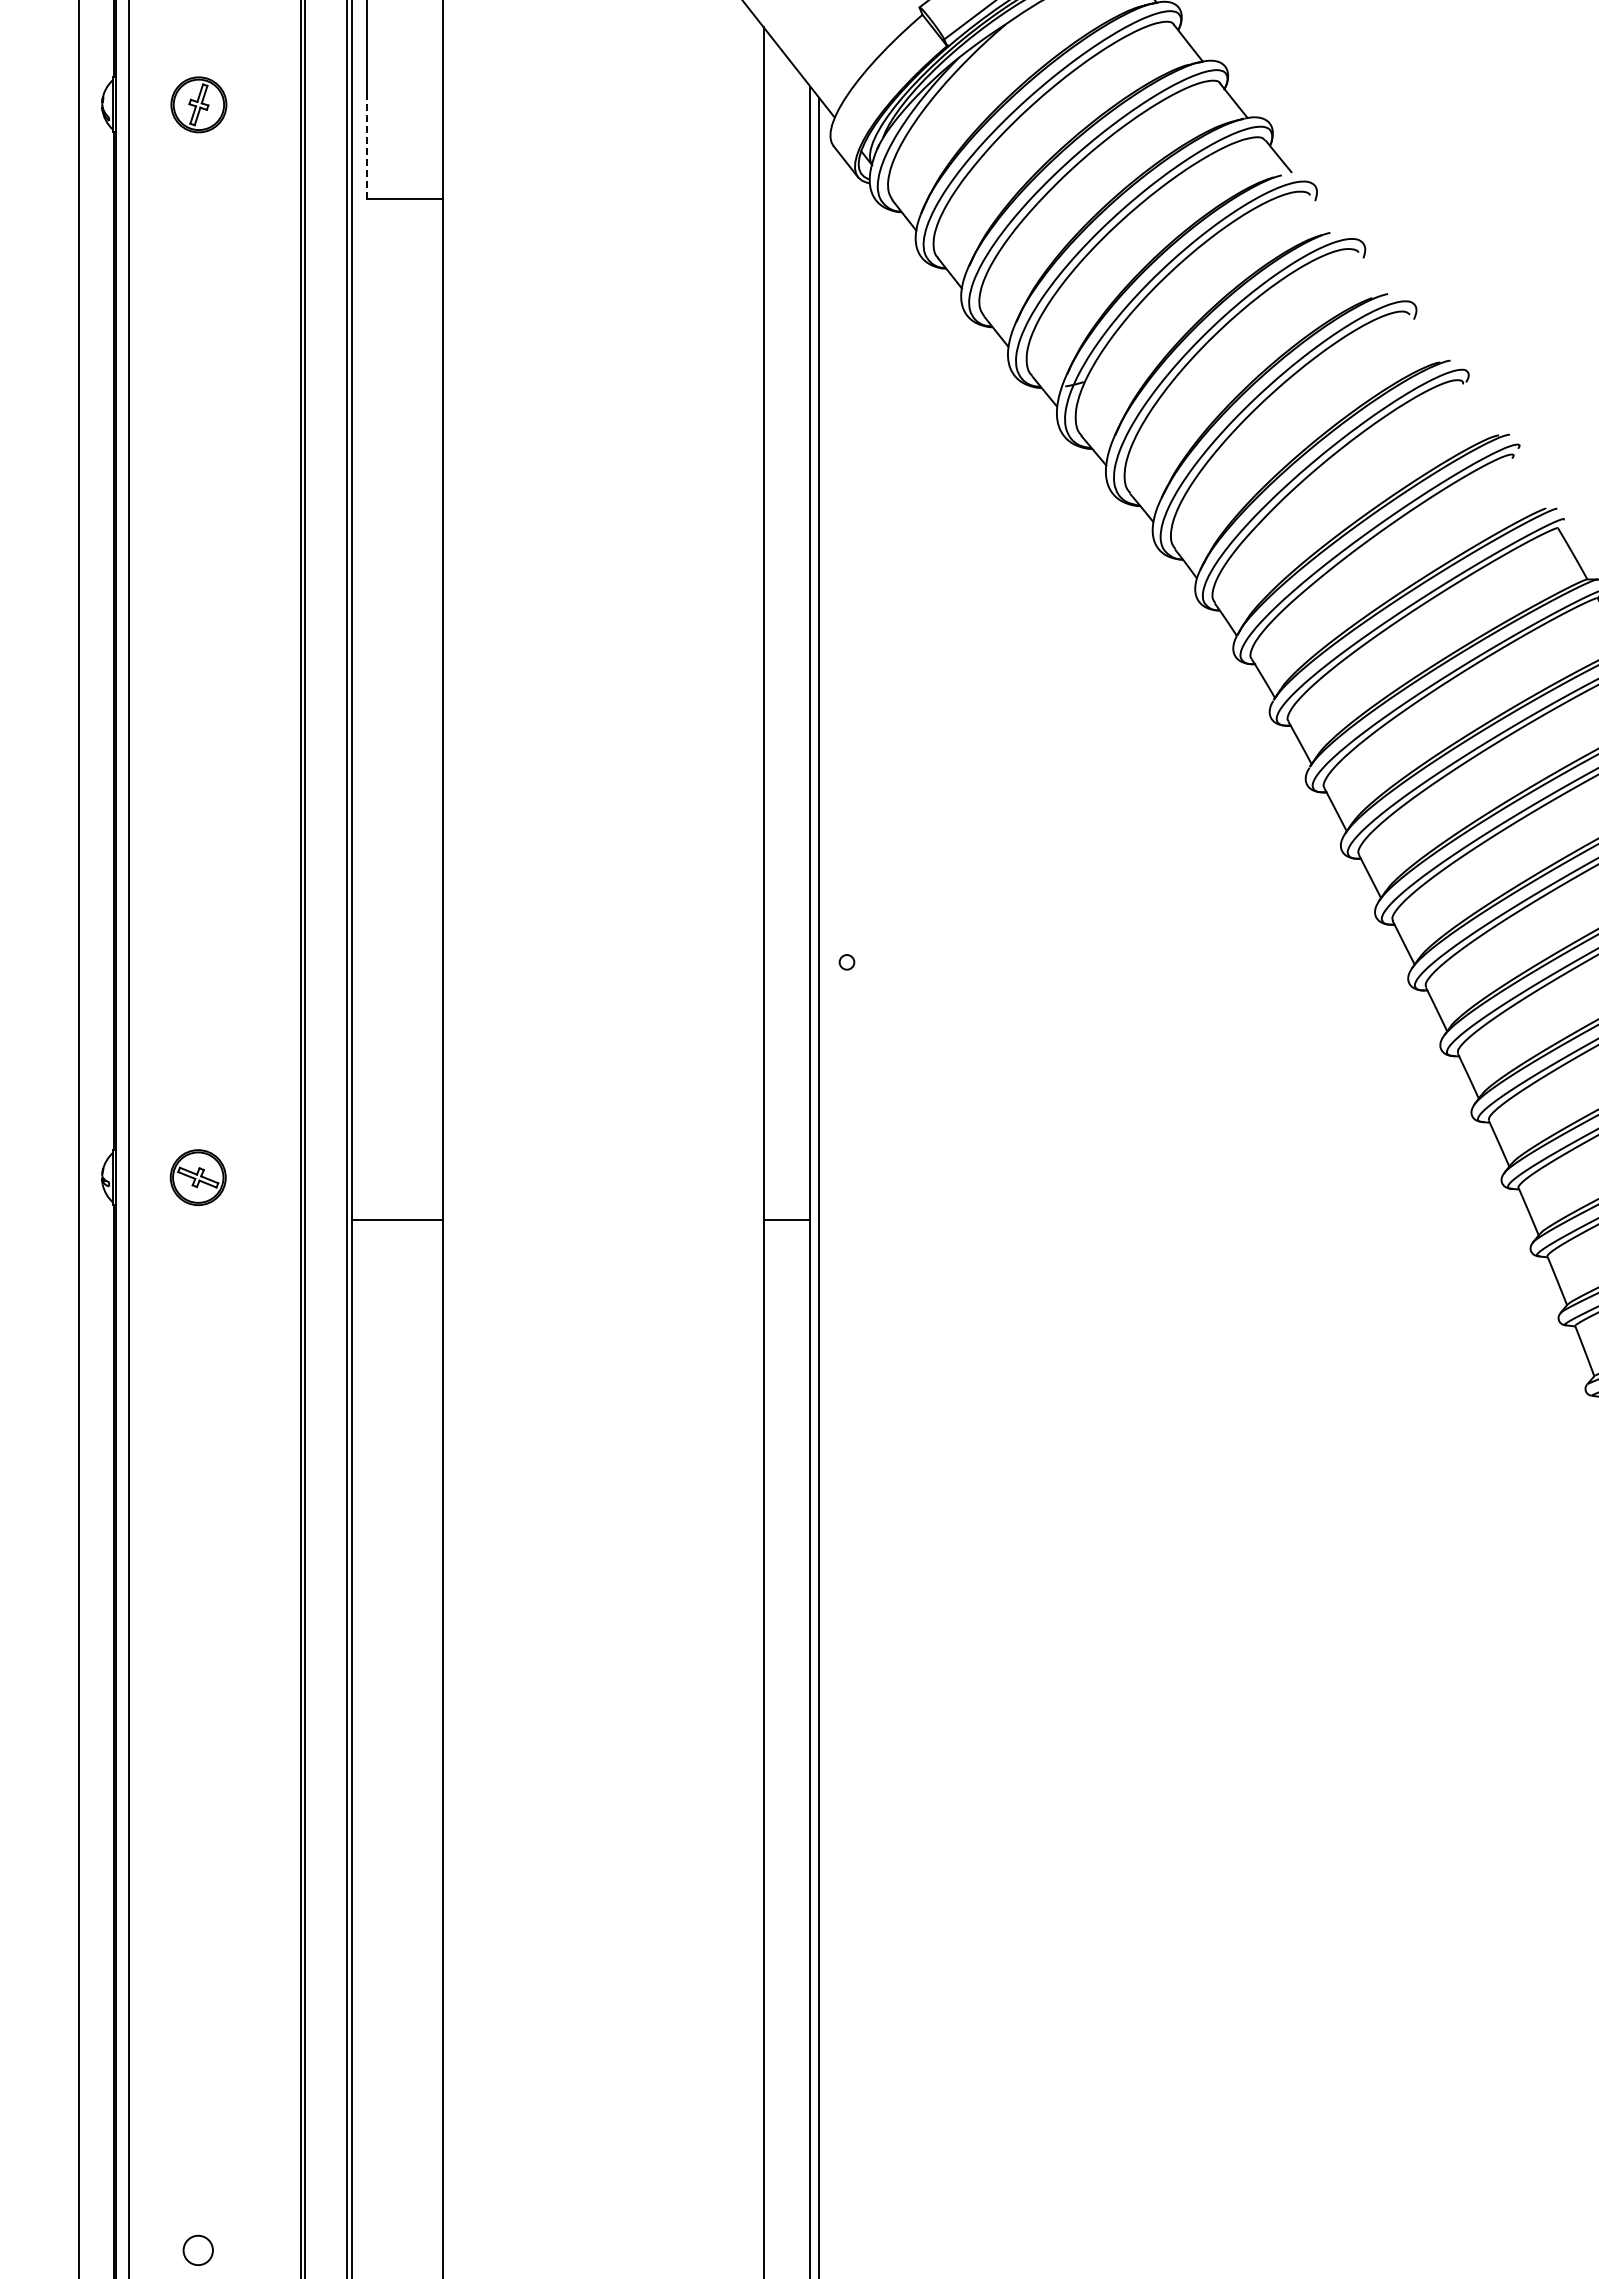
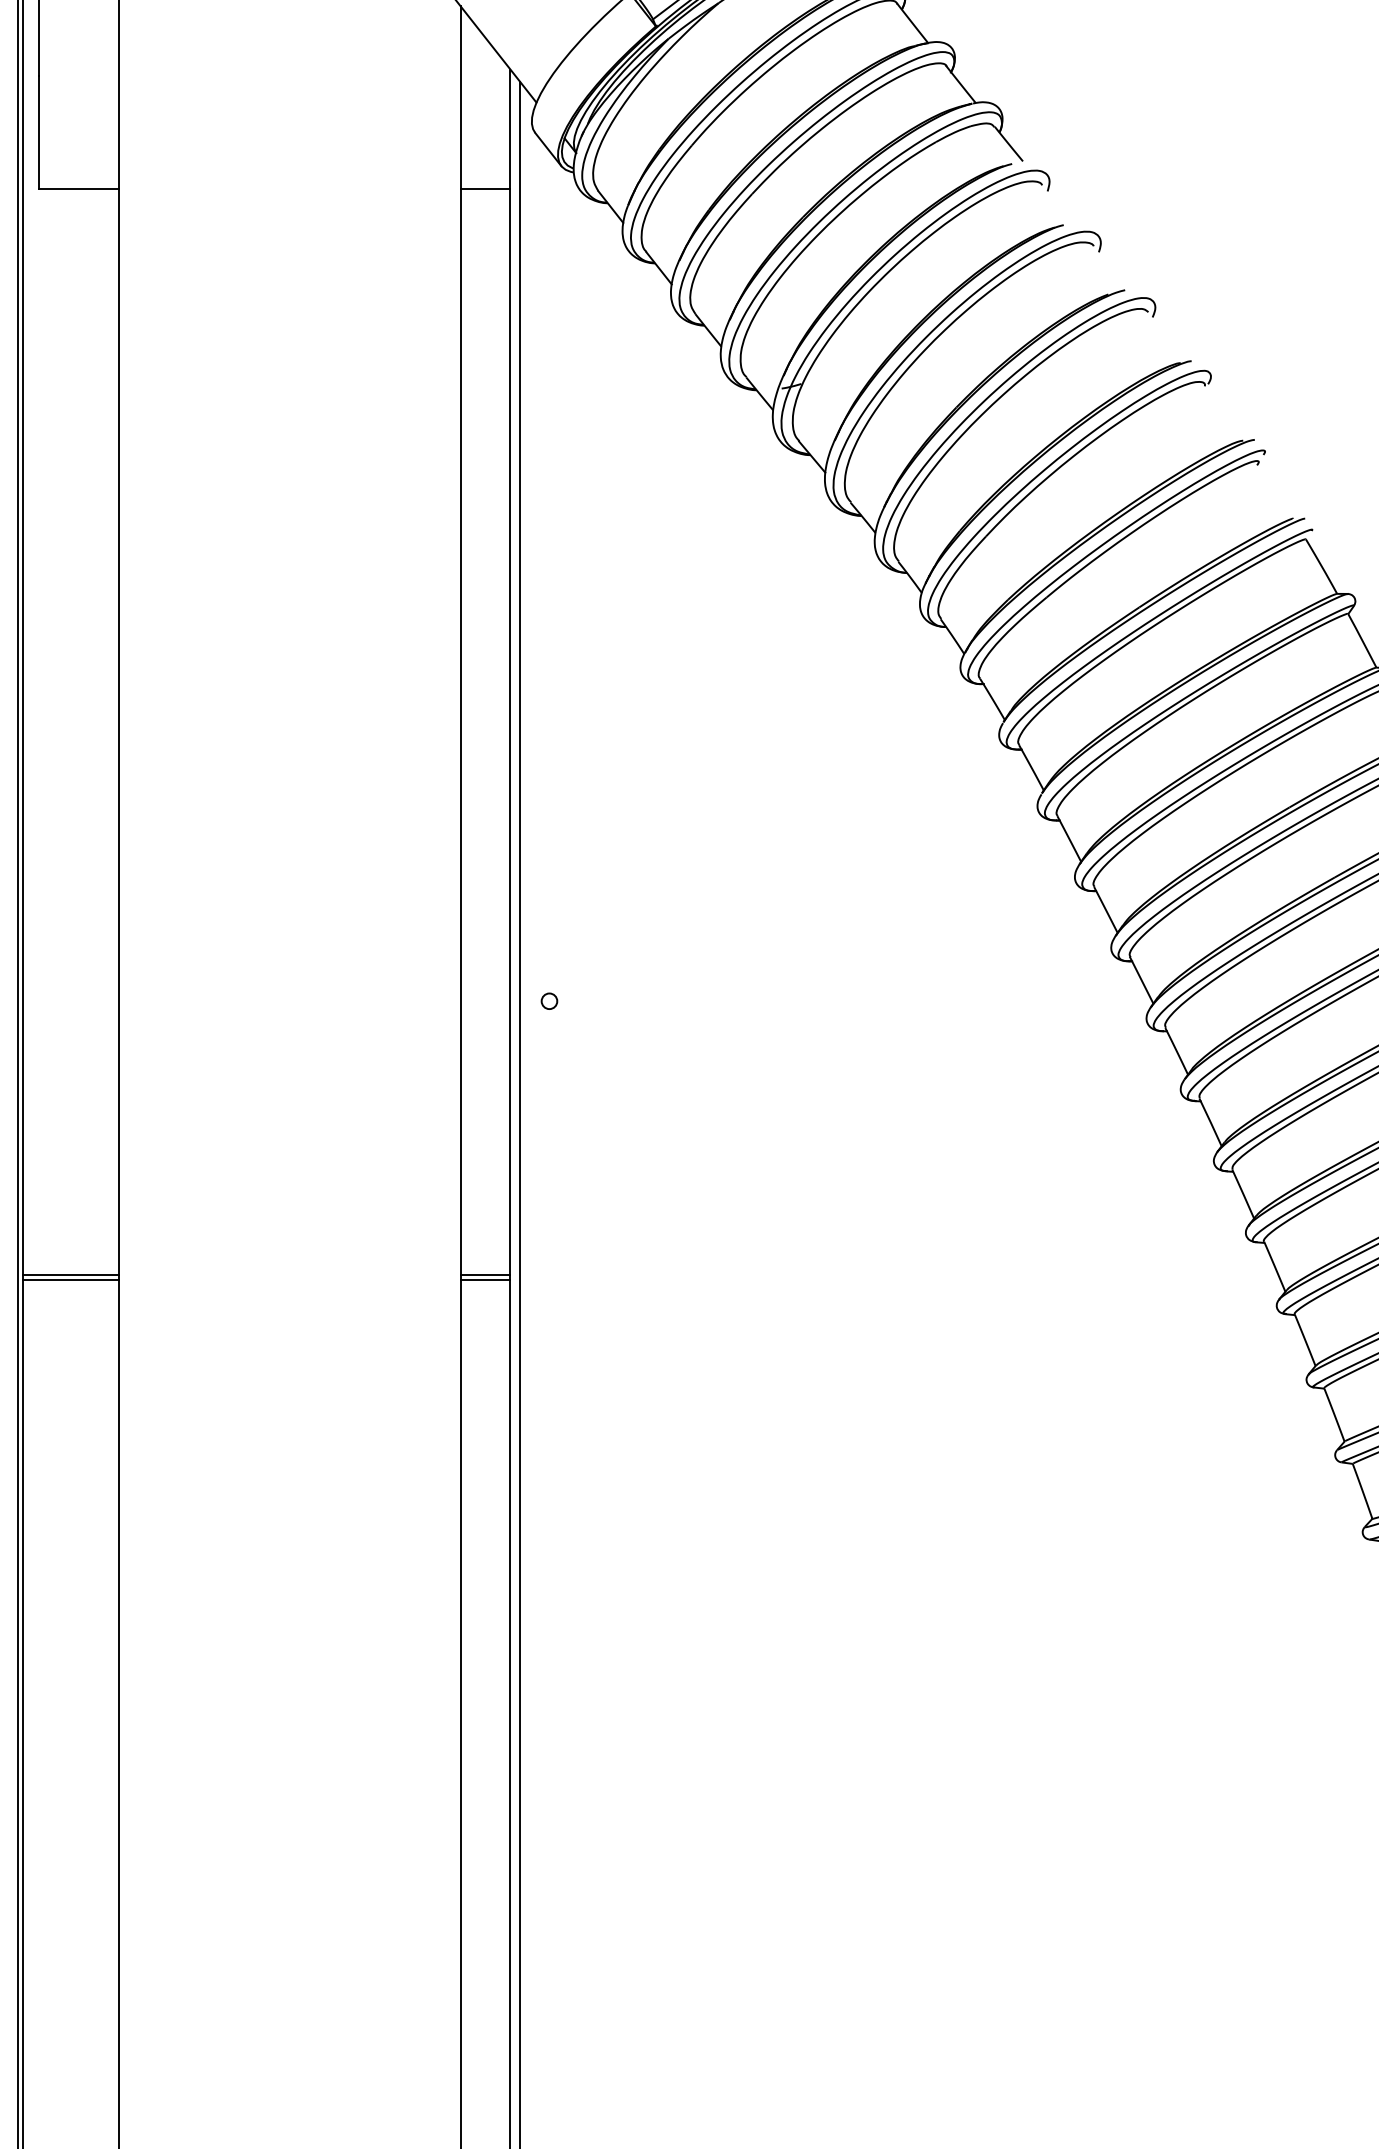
line: (367, 145) -> (39, 132), dashed -> solid
line: (786, 199) -> (485, 189), added
line: (396, 1224) -> (70, 1280), added
line: (786, 1224) -> (485, 1280), added

